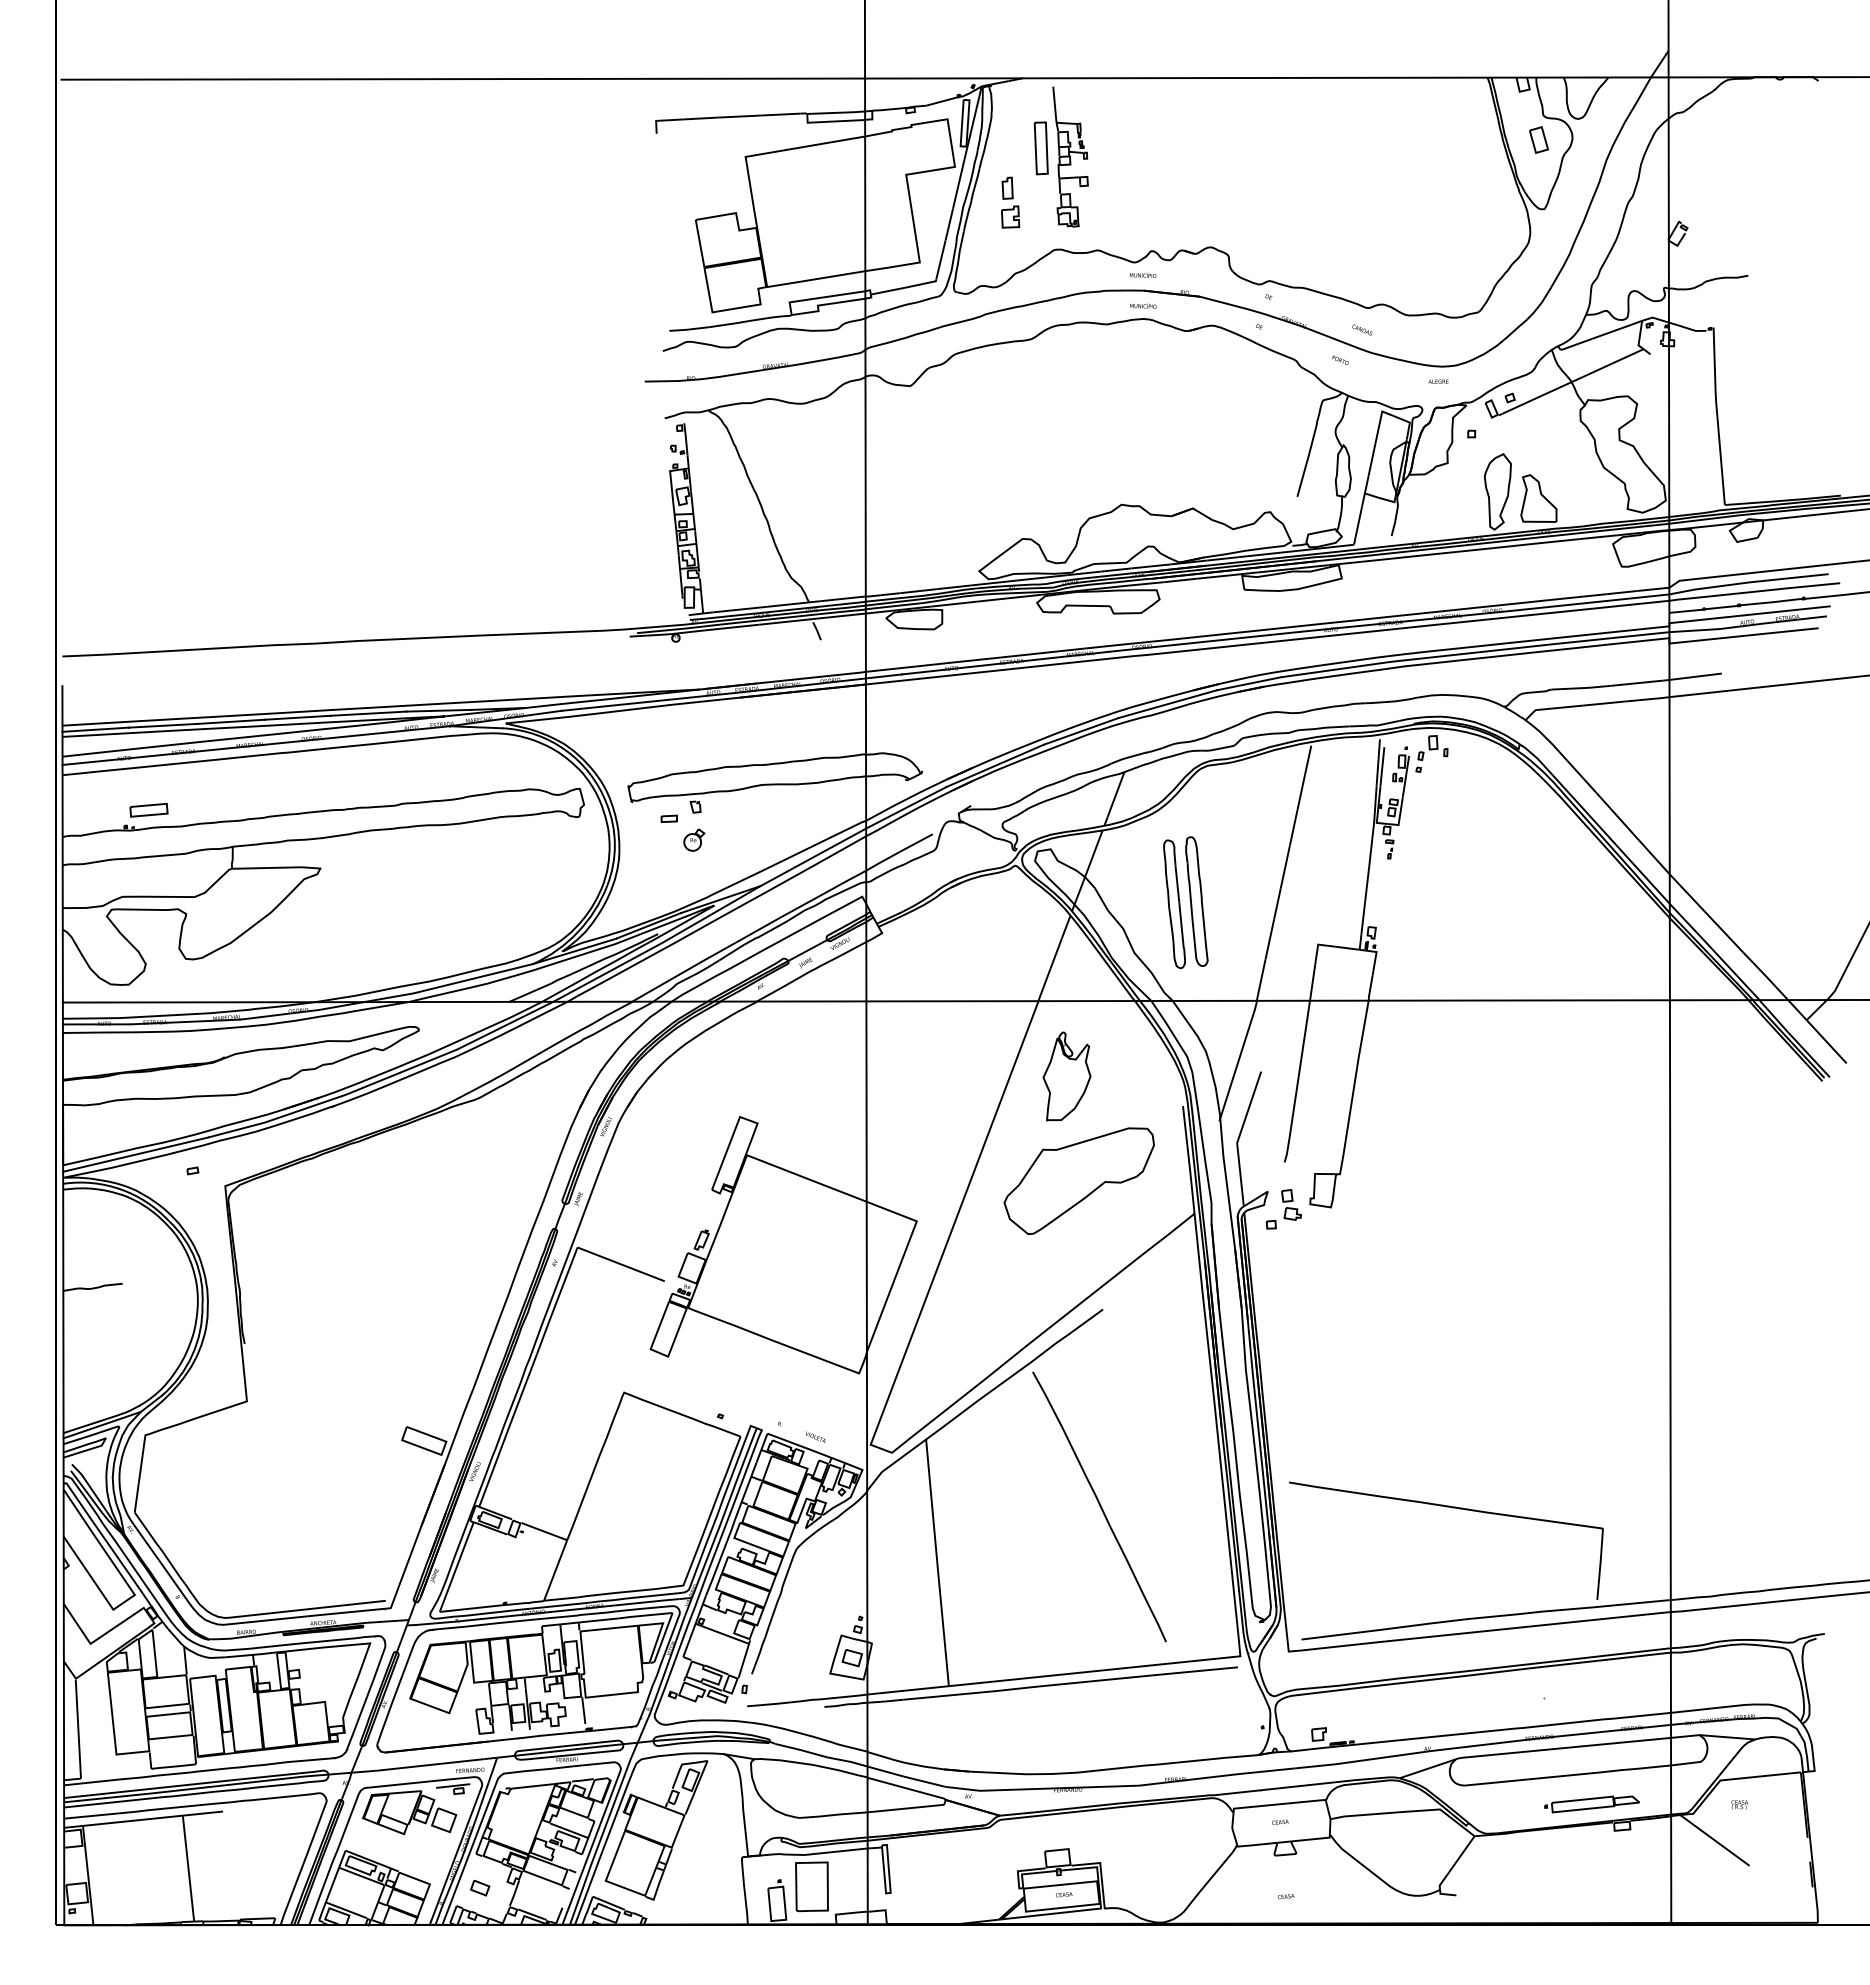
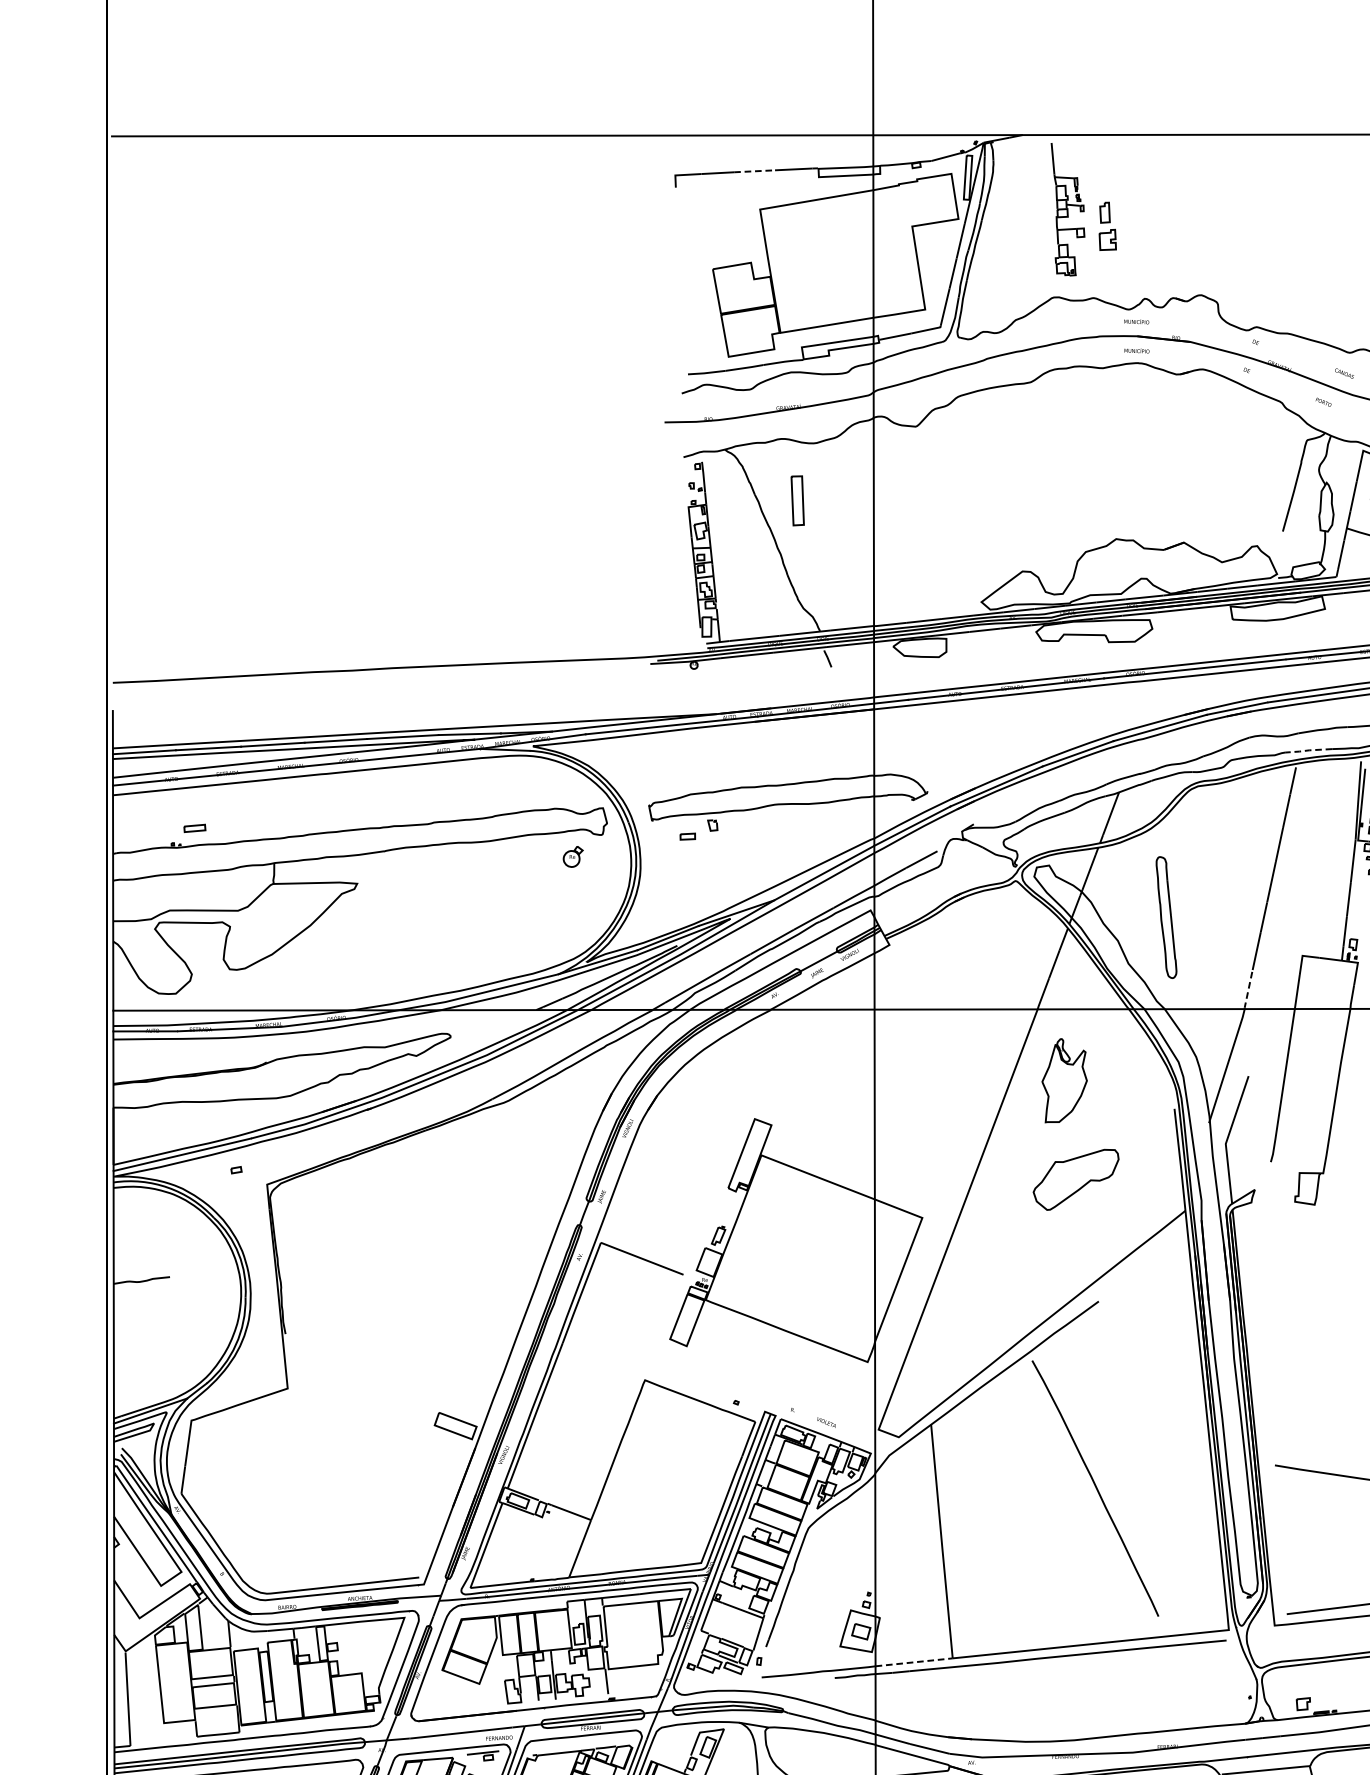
line: (739, 116) -> (754, 171), solid -> dashed
part: (1040, 148) -> (796, 500), moved
part: (1010, 202) -> (1107, 226), moved
line: (1324, 727) -> (1308, 750), solid -> dashed
part: (148, 809) -> (194, 827), size x0.6
part: (694, 839) -> (573, 856), moved
part: (1196, 901) -> (1187, 914), removed
line: (1260, 980) -> (1247, 989), solid -> dashed
part: (1078, 1180) -> (1075, 1179), size x0.6
part: (1283, 1209) -> (1269, 1206), removed
line: (908, 1690) -> (914, 1662), solid -> dashed

